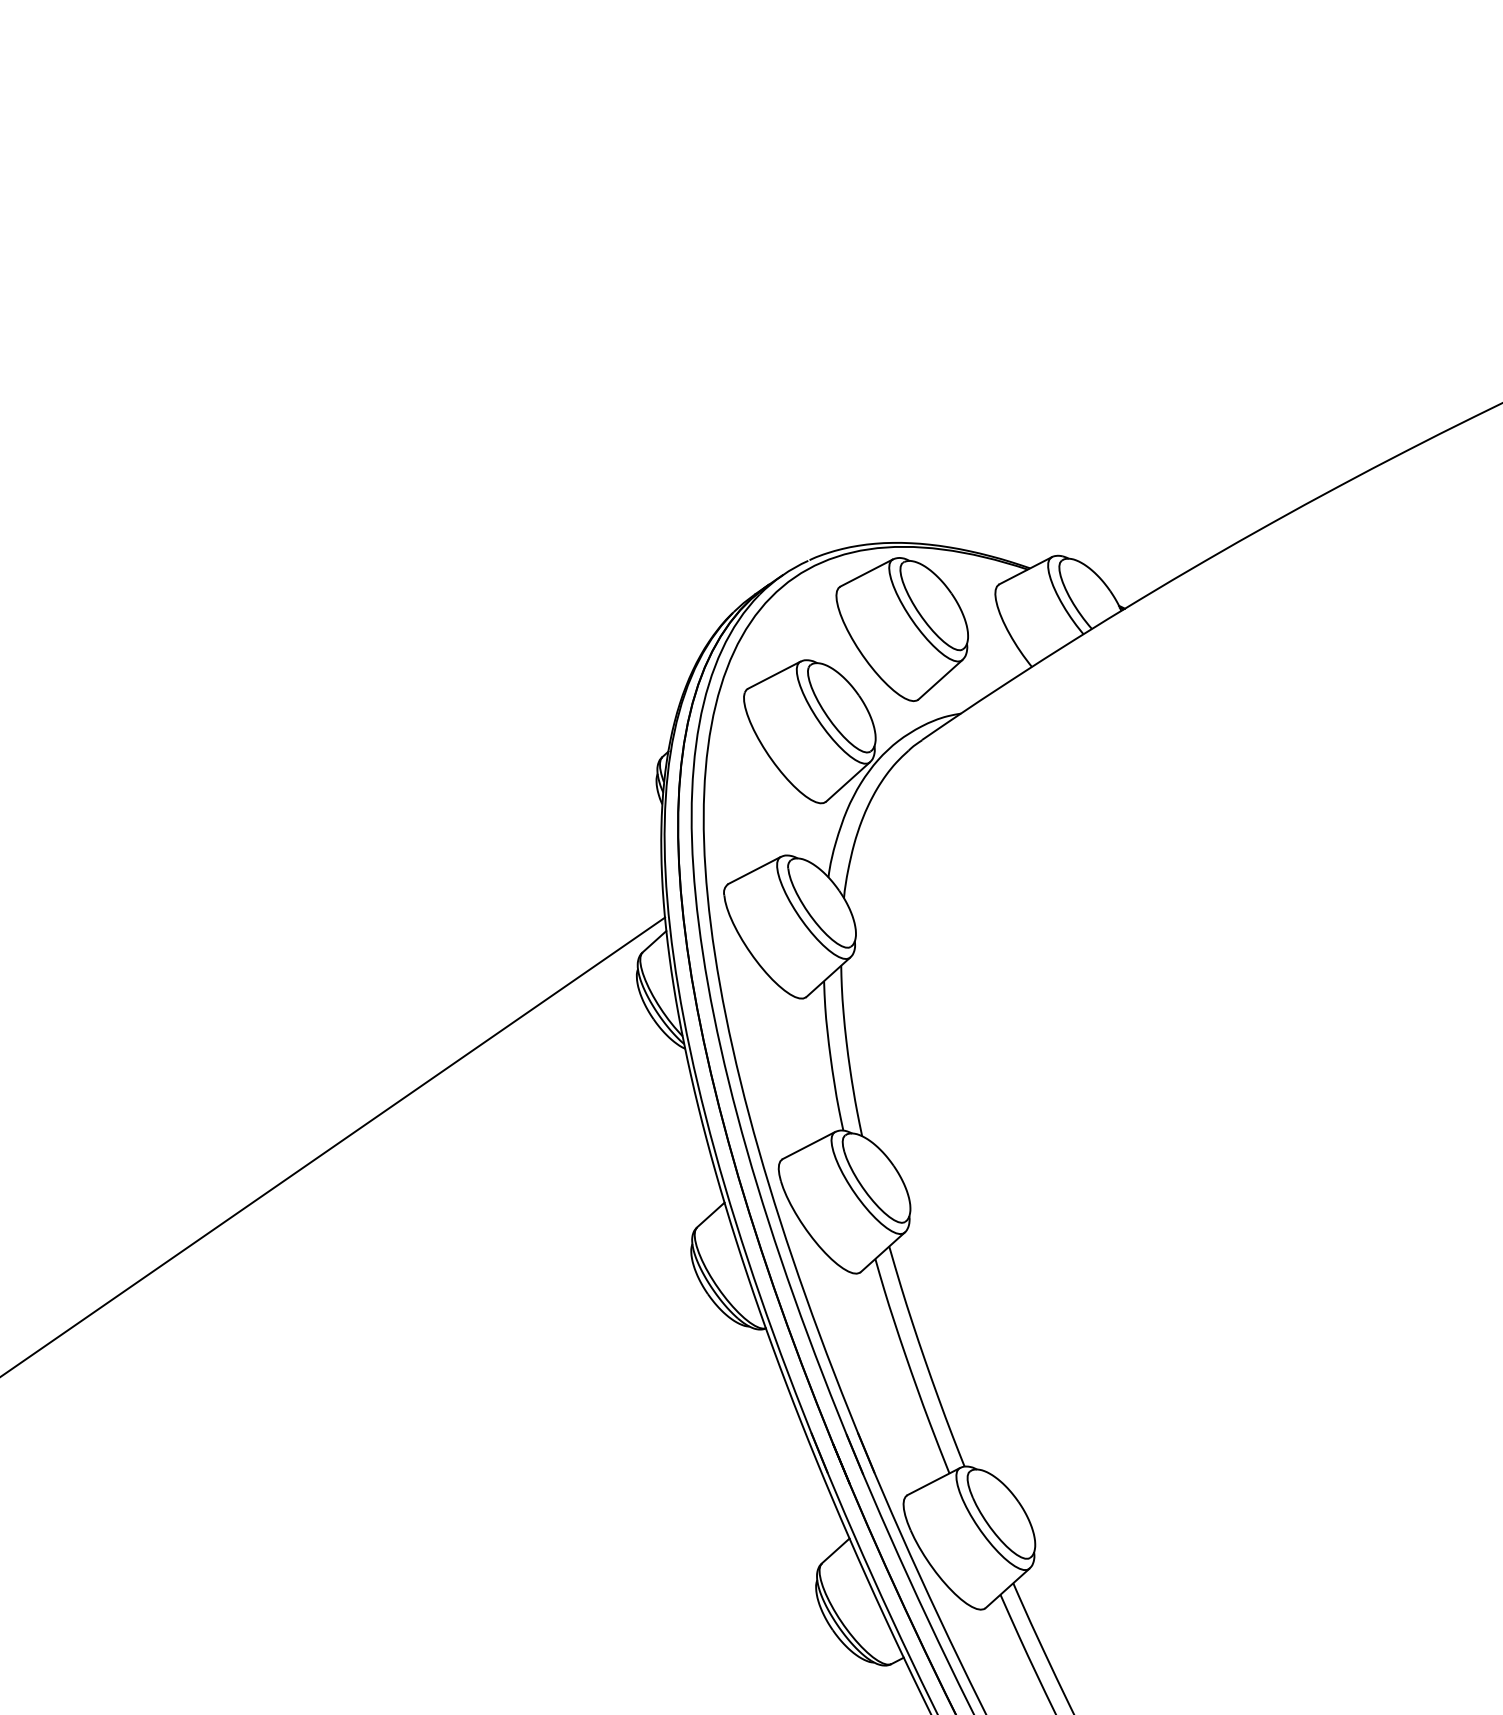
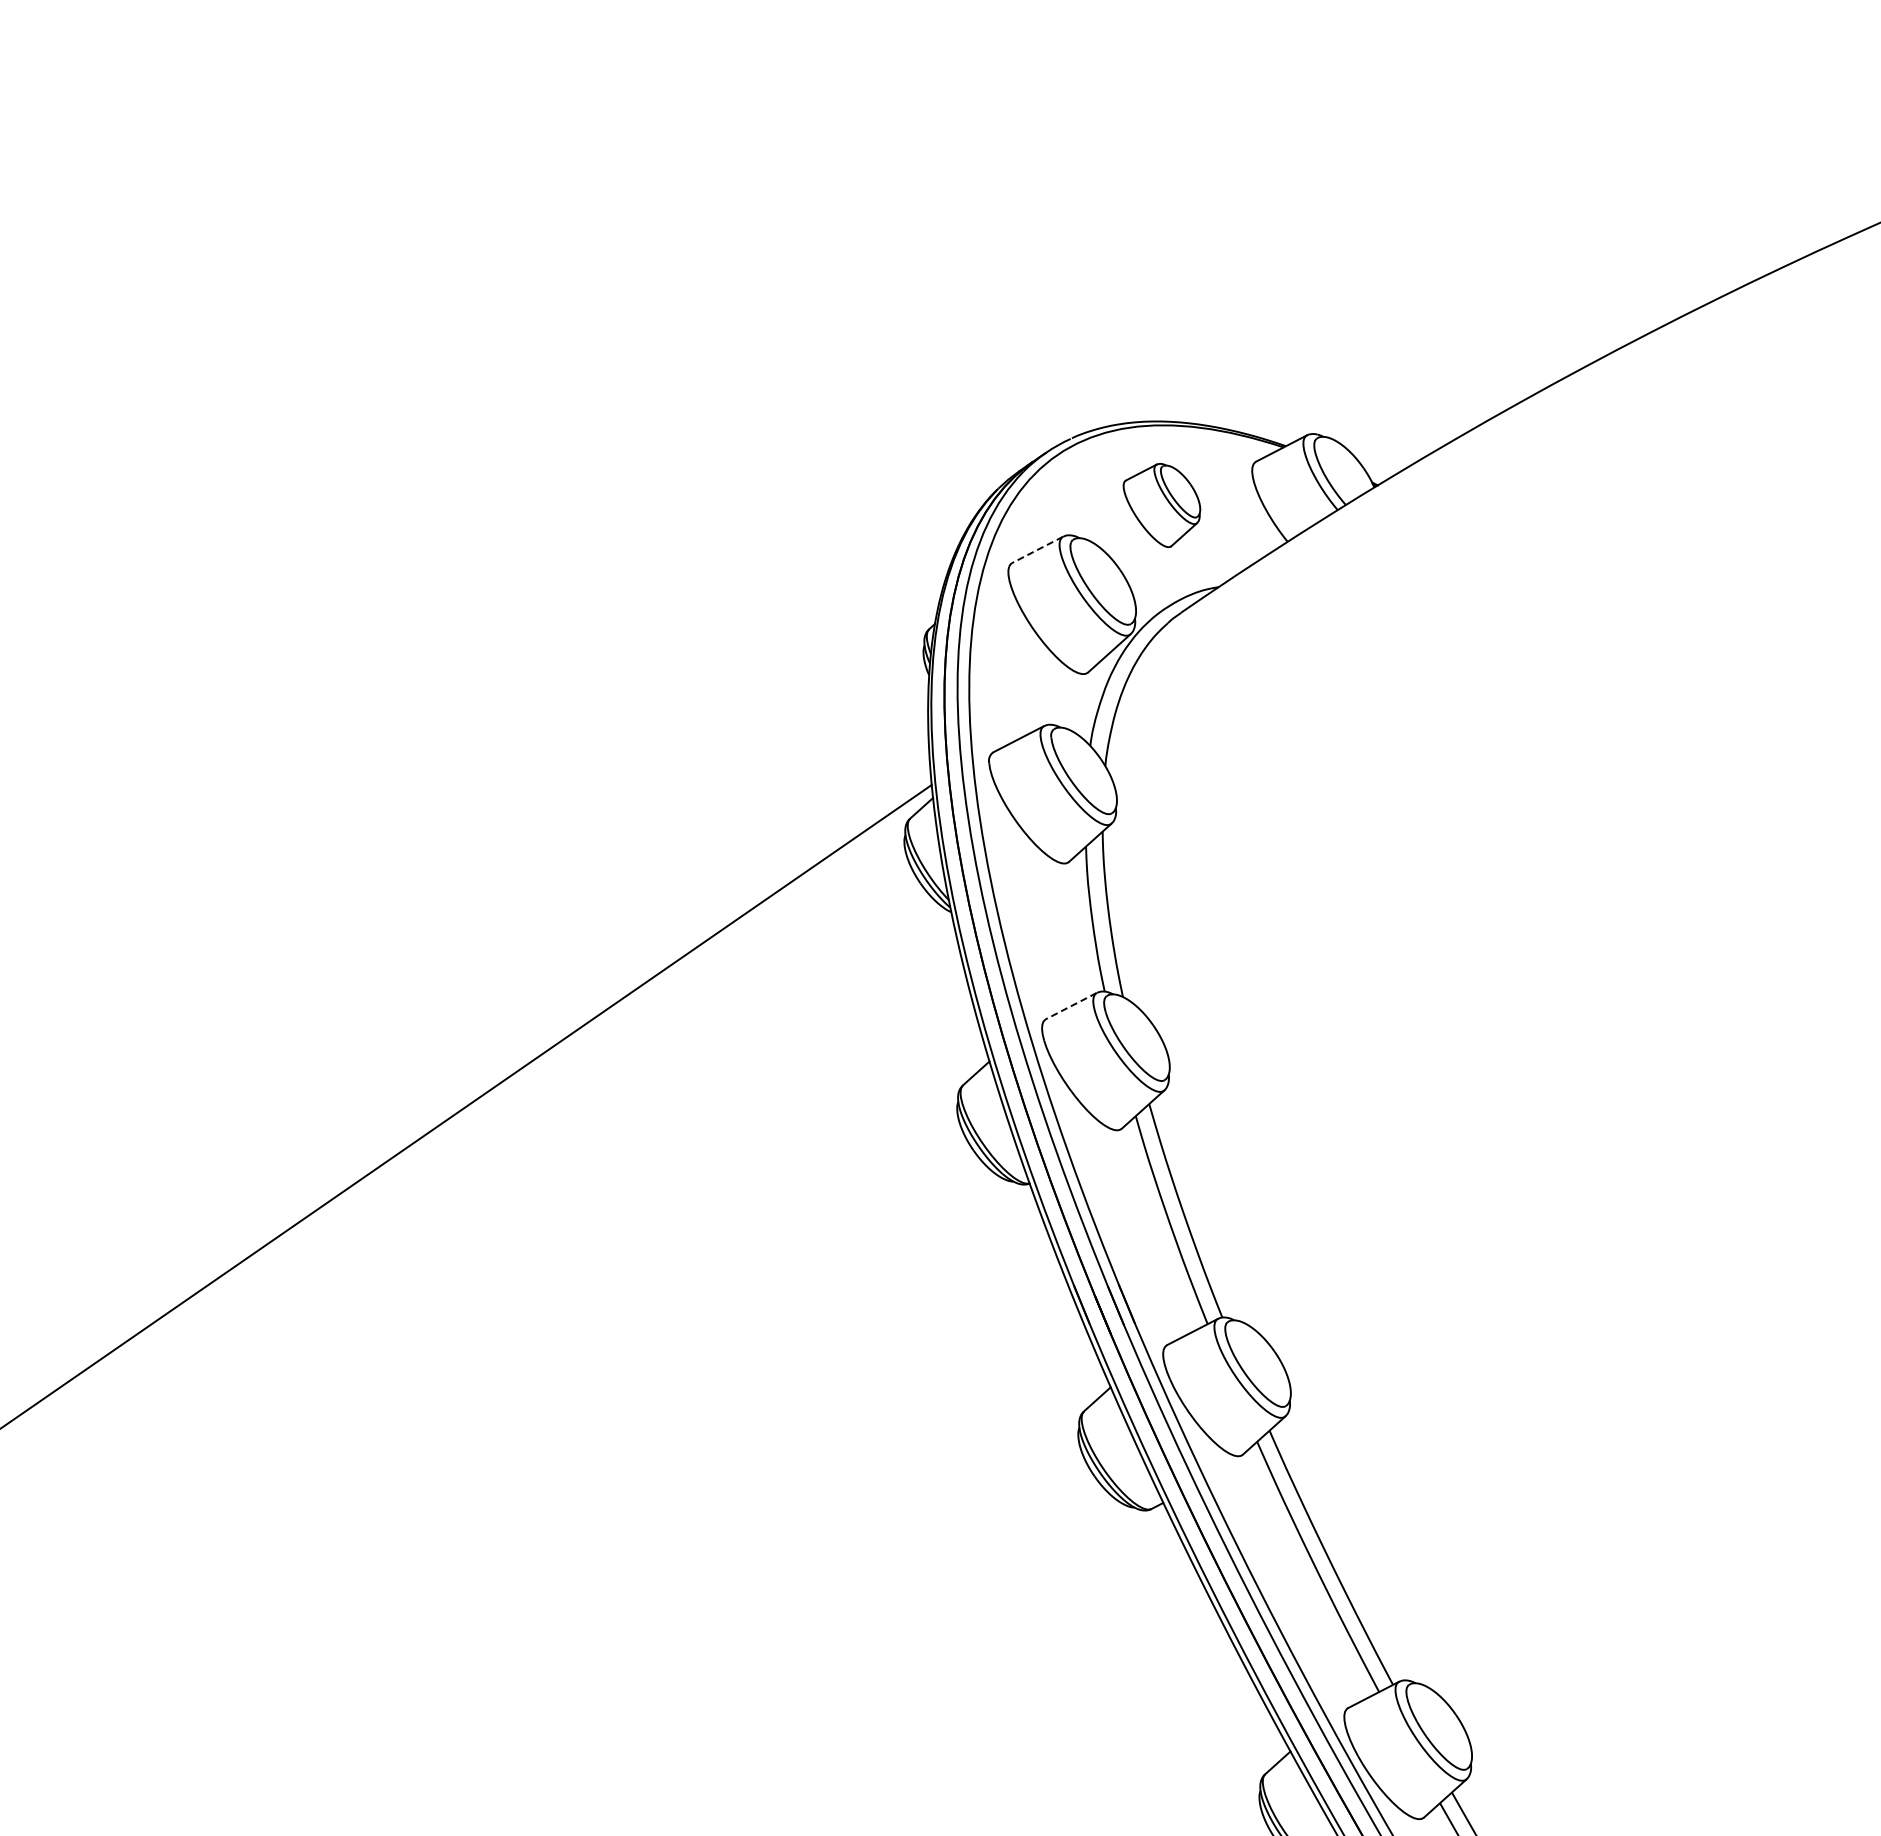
part: (901, 629) -> (1161, 505), size x0.6
line: (774, 674) -> (1037, 549), solid -> dashed
line: (809, 1145) -> (1071, 1006), solid -> dashed

